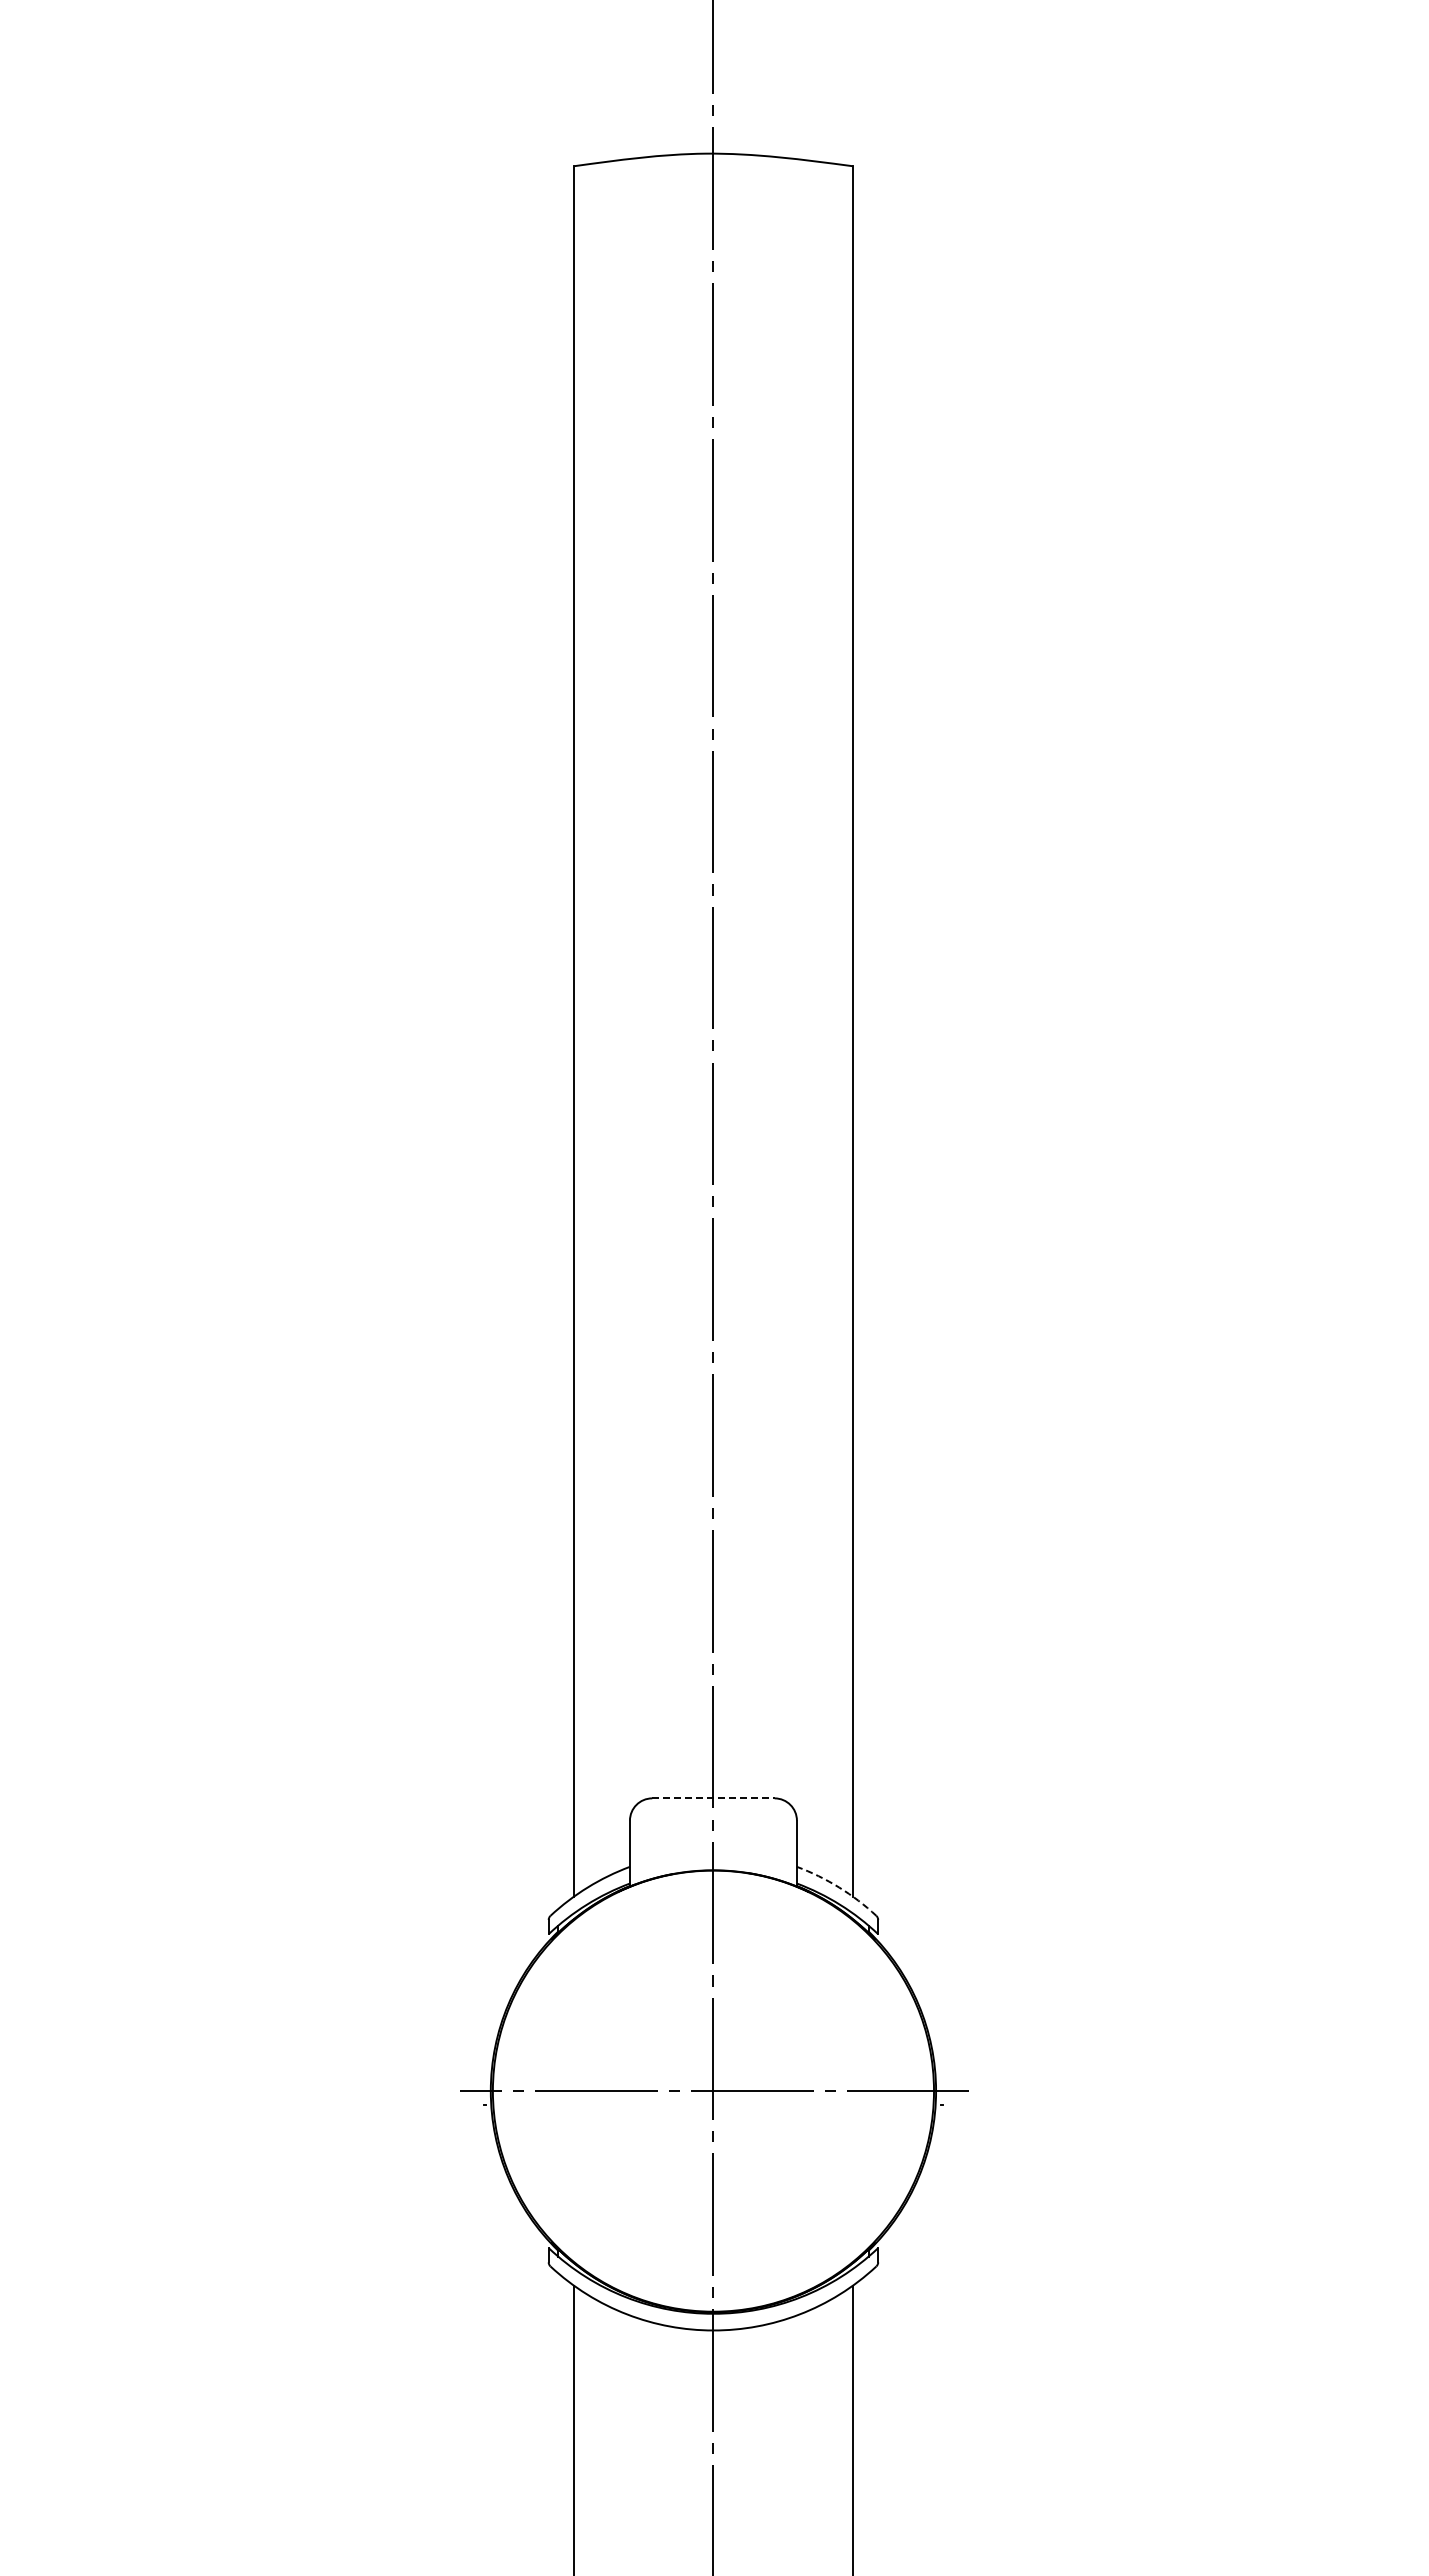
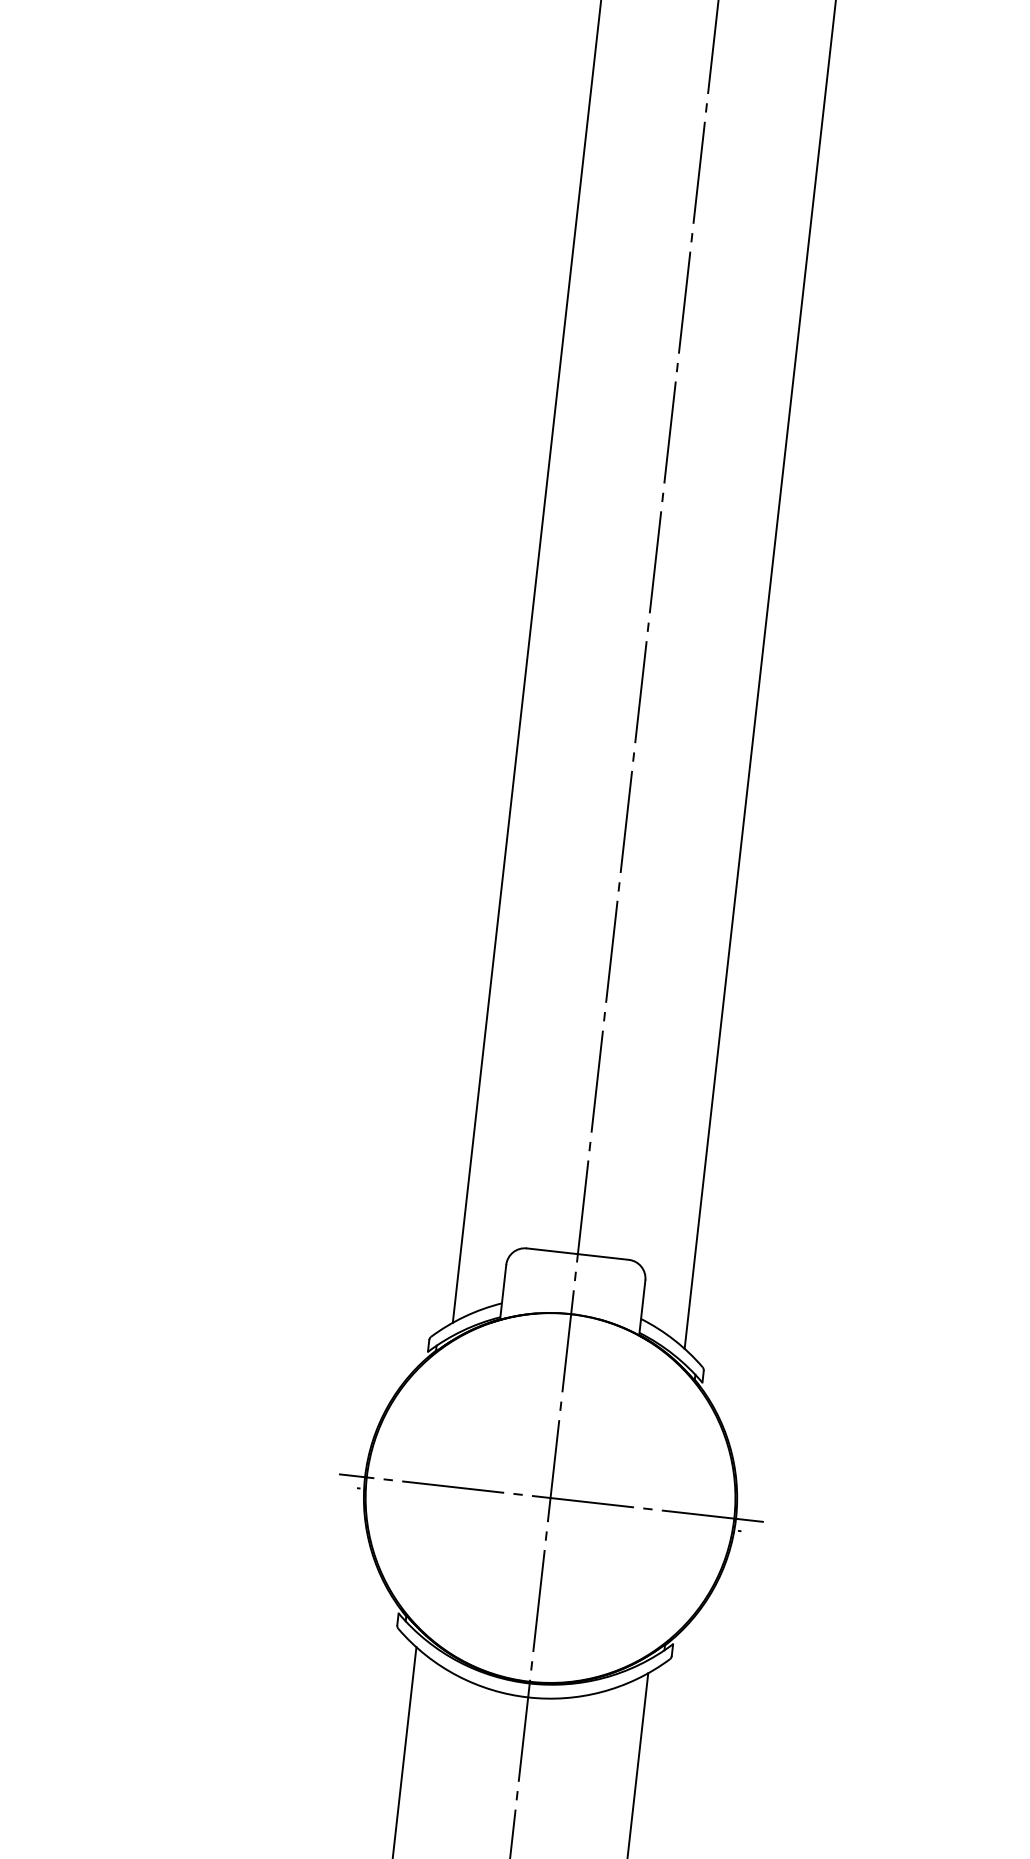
line: (713, 1798) -> (577, 1254), dashed -> solid
arc: (839, 1887) -> (674, 1340), dashed -> solid

